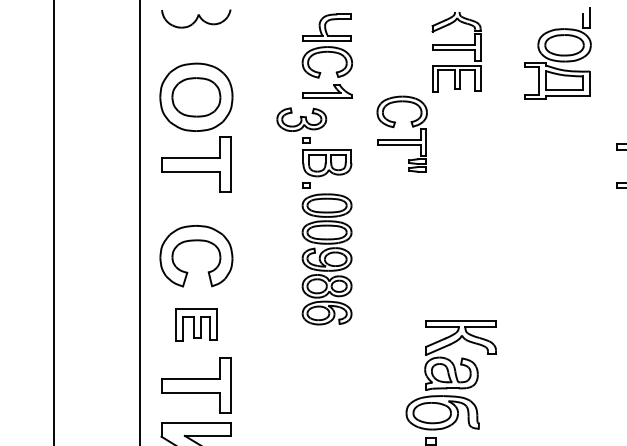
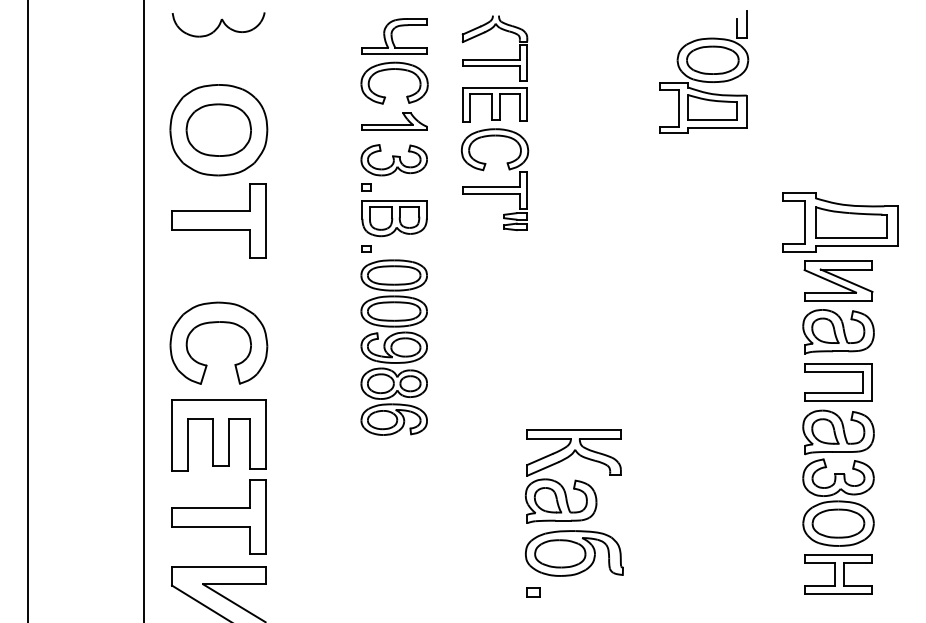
part: (456, 51) -> (494, 68), moved
part: (301, 119) -> (393, 160), moved
part: (196, 324) -> (218, 435), size x1.67
part: (442, 412) -> (574, 553), moved

